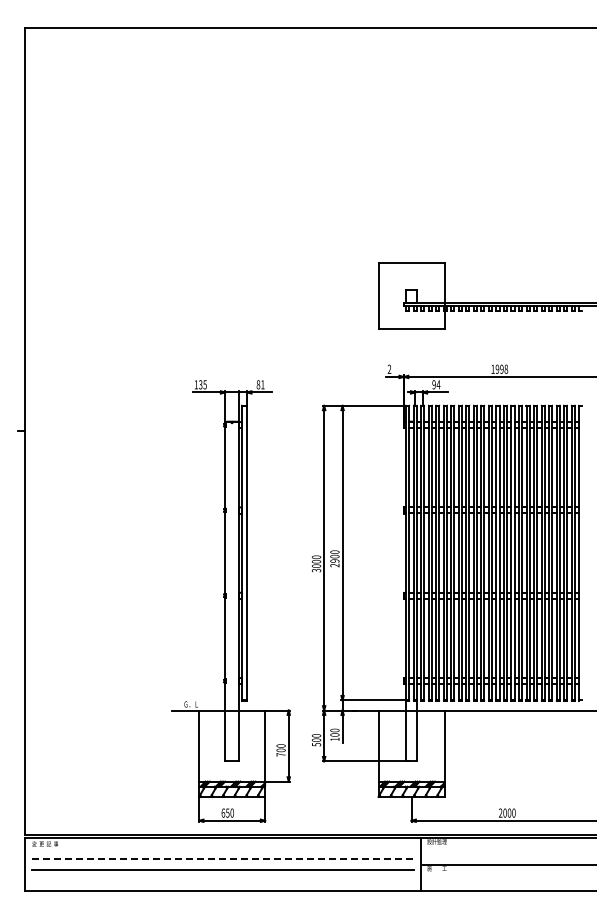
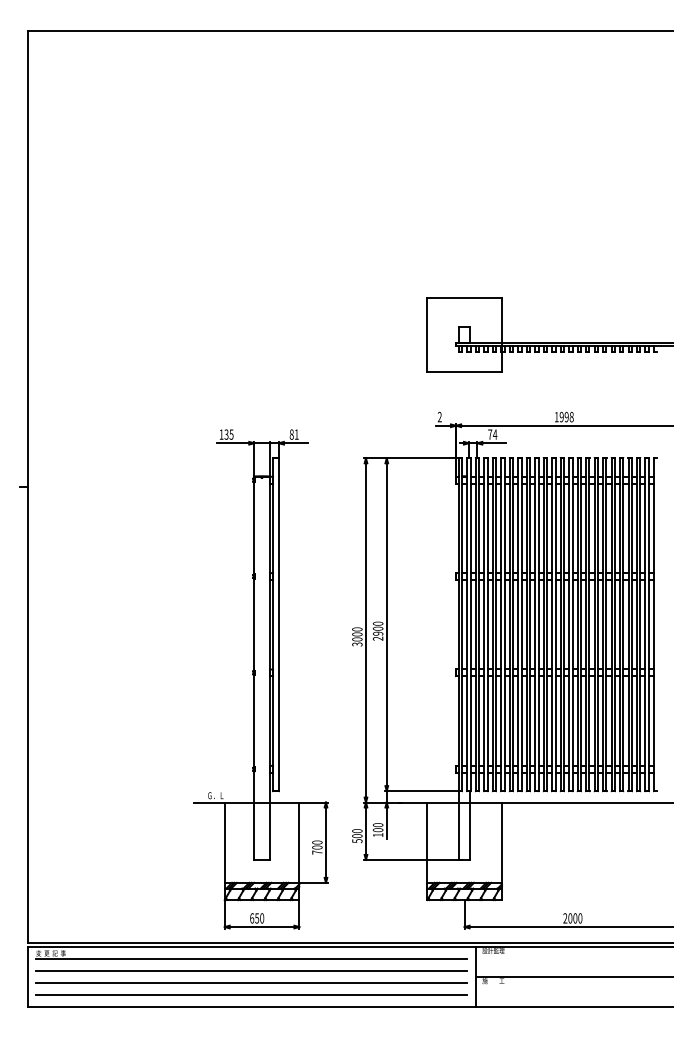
text: (433, 384) -> (489, 434), 94 -> 74
line: (222, 848) -> (251, 958), added
line: (223, 859) -> (252, 970), dashed -> solid
line: (222, 880) -> (251, 994), added

